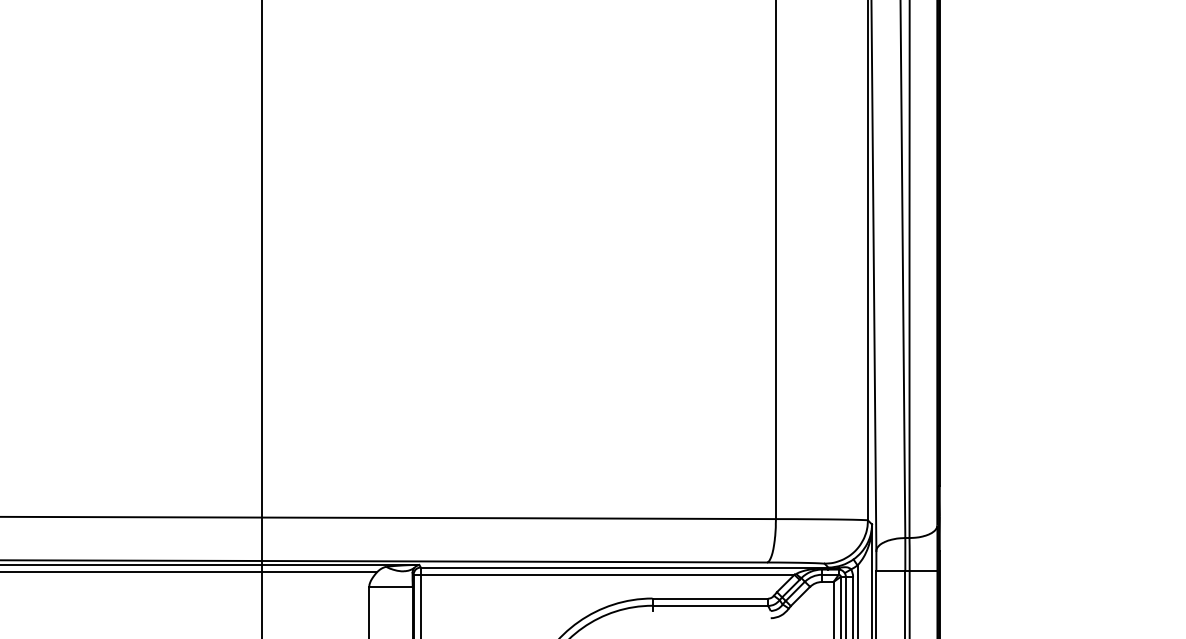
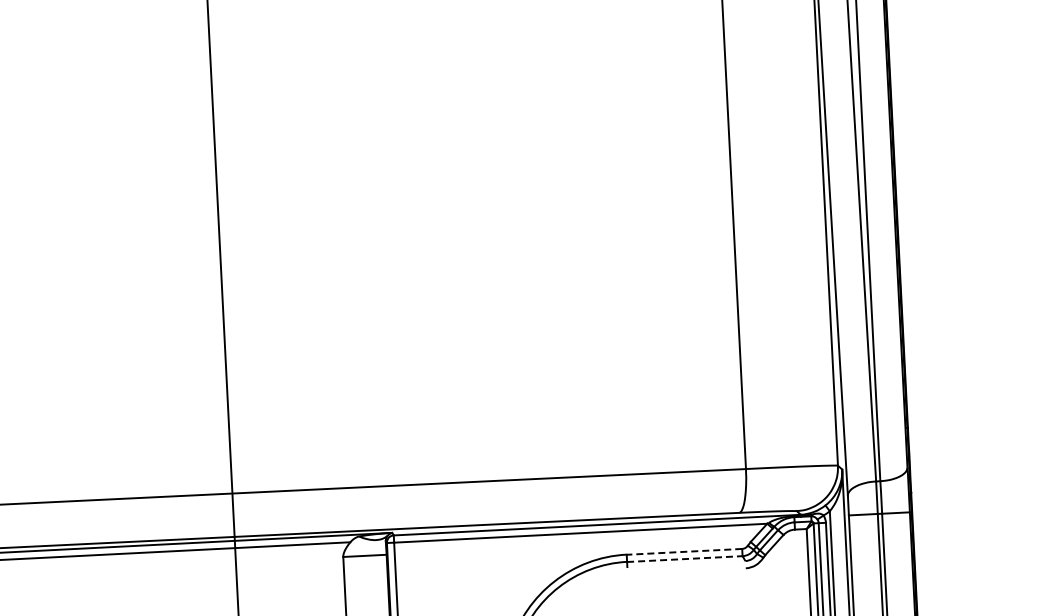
line: (710, 598) -> (684, 551), solid -> dashed
line: (710, 605) -> (684, 558), solid -> dashed

